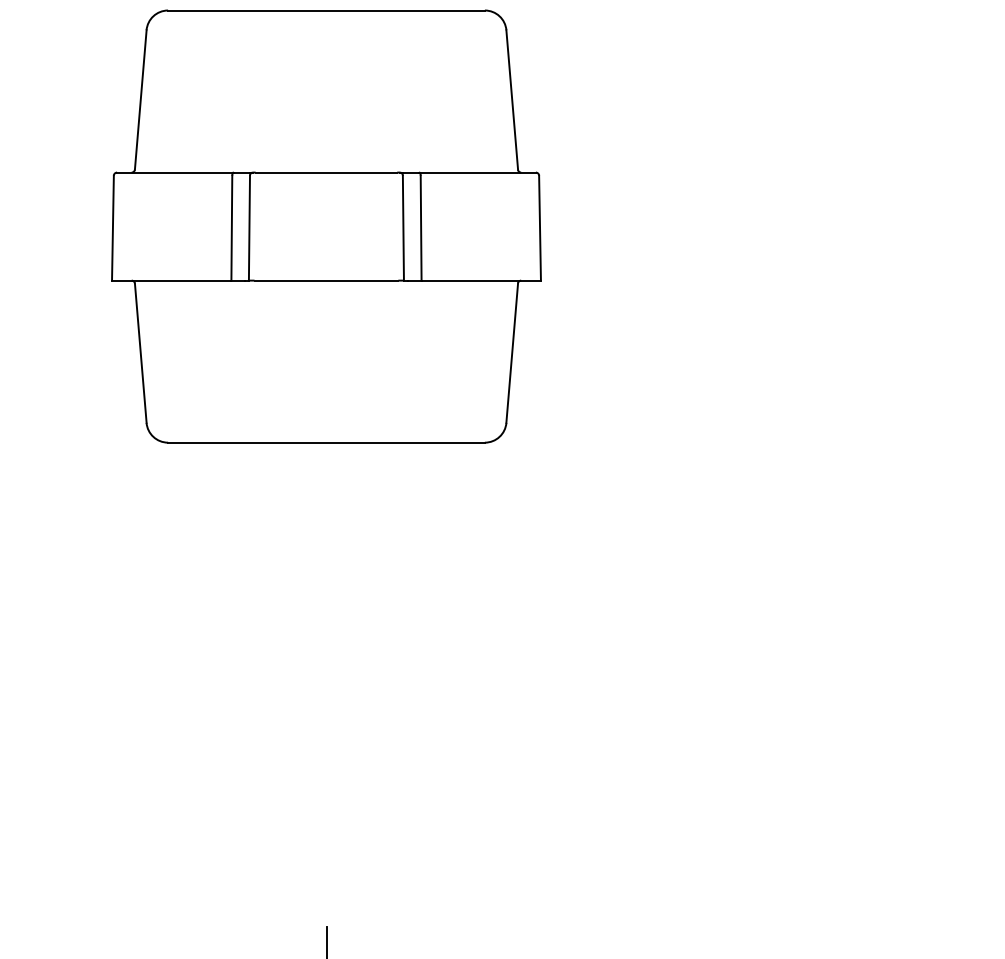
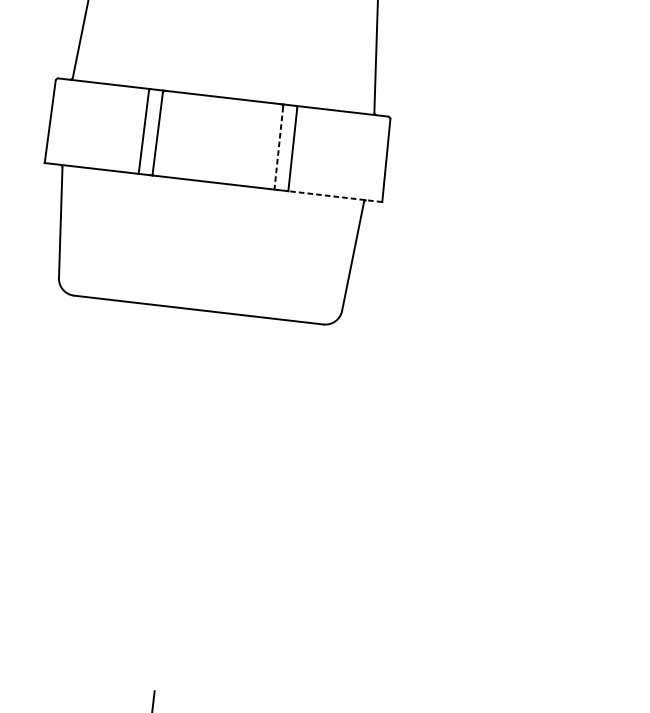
line: (403, 228) -> (278, 148), solid -> dashed
line: (481, 280) -> (335, 196), solid -> dashed

